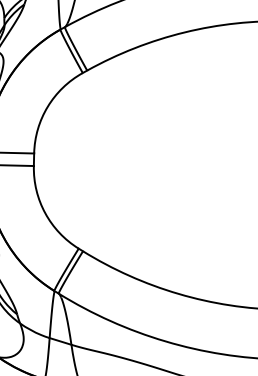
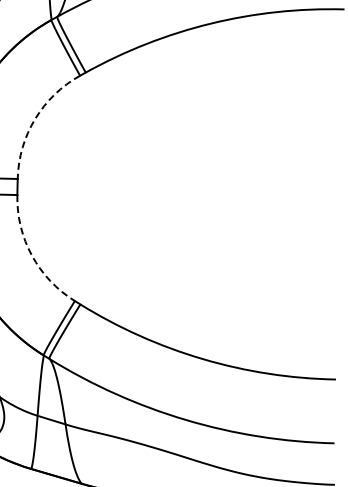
arc: (48, 107) -> (35, 119), solid -> dashed
arc: (45, 213) -> (32, 255), solid -> dashed

